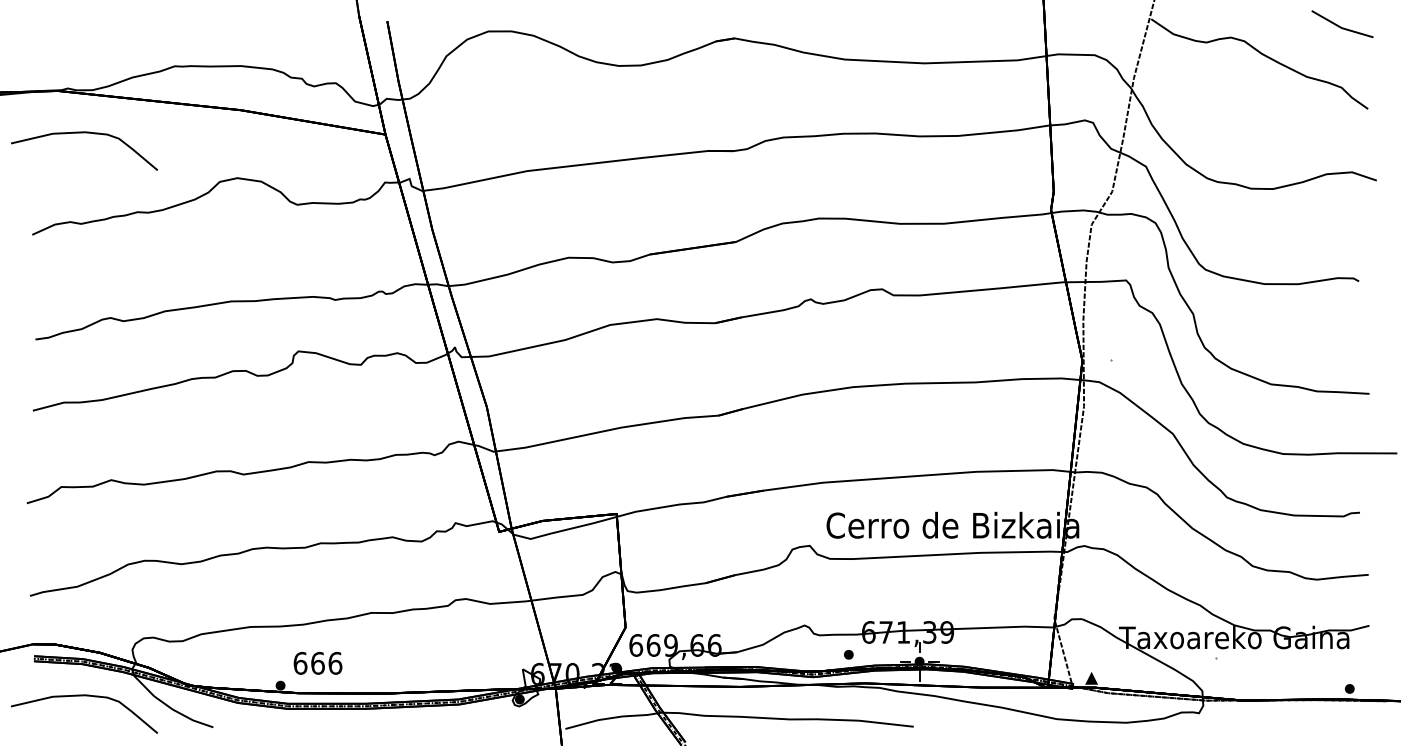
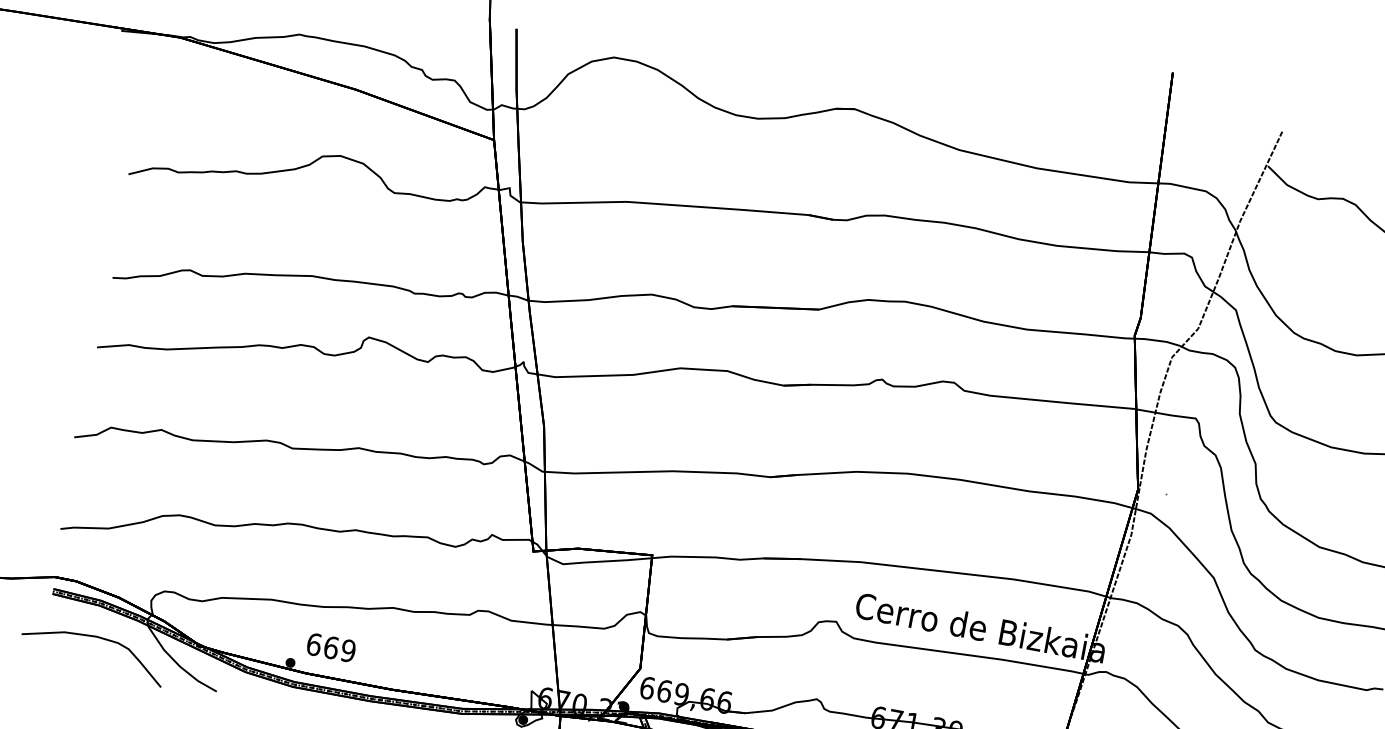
curve: (84, 133) -> (198, 84), removed
text: (335, 662) -> (348, 650), 666 -> 669

